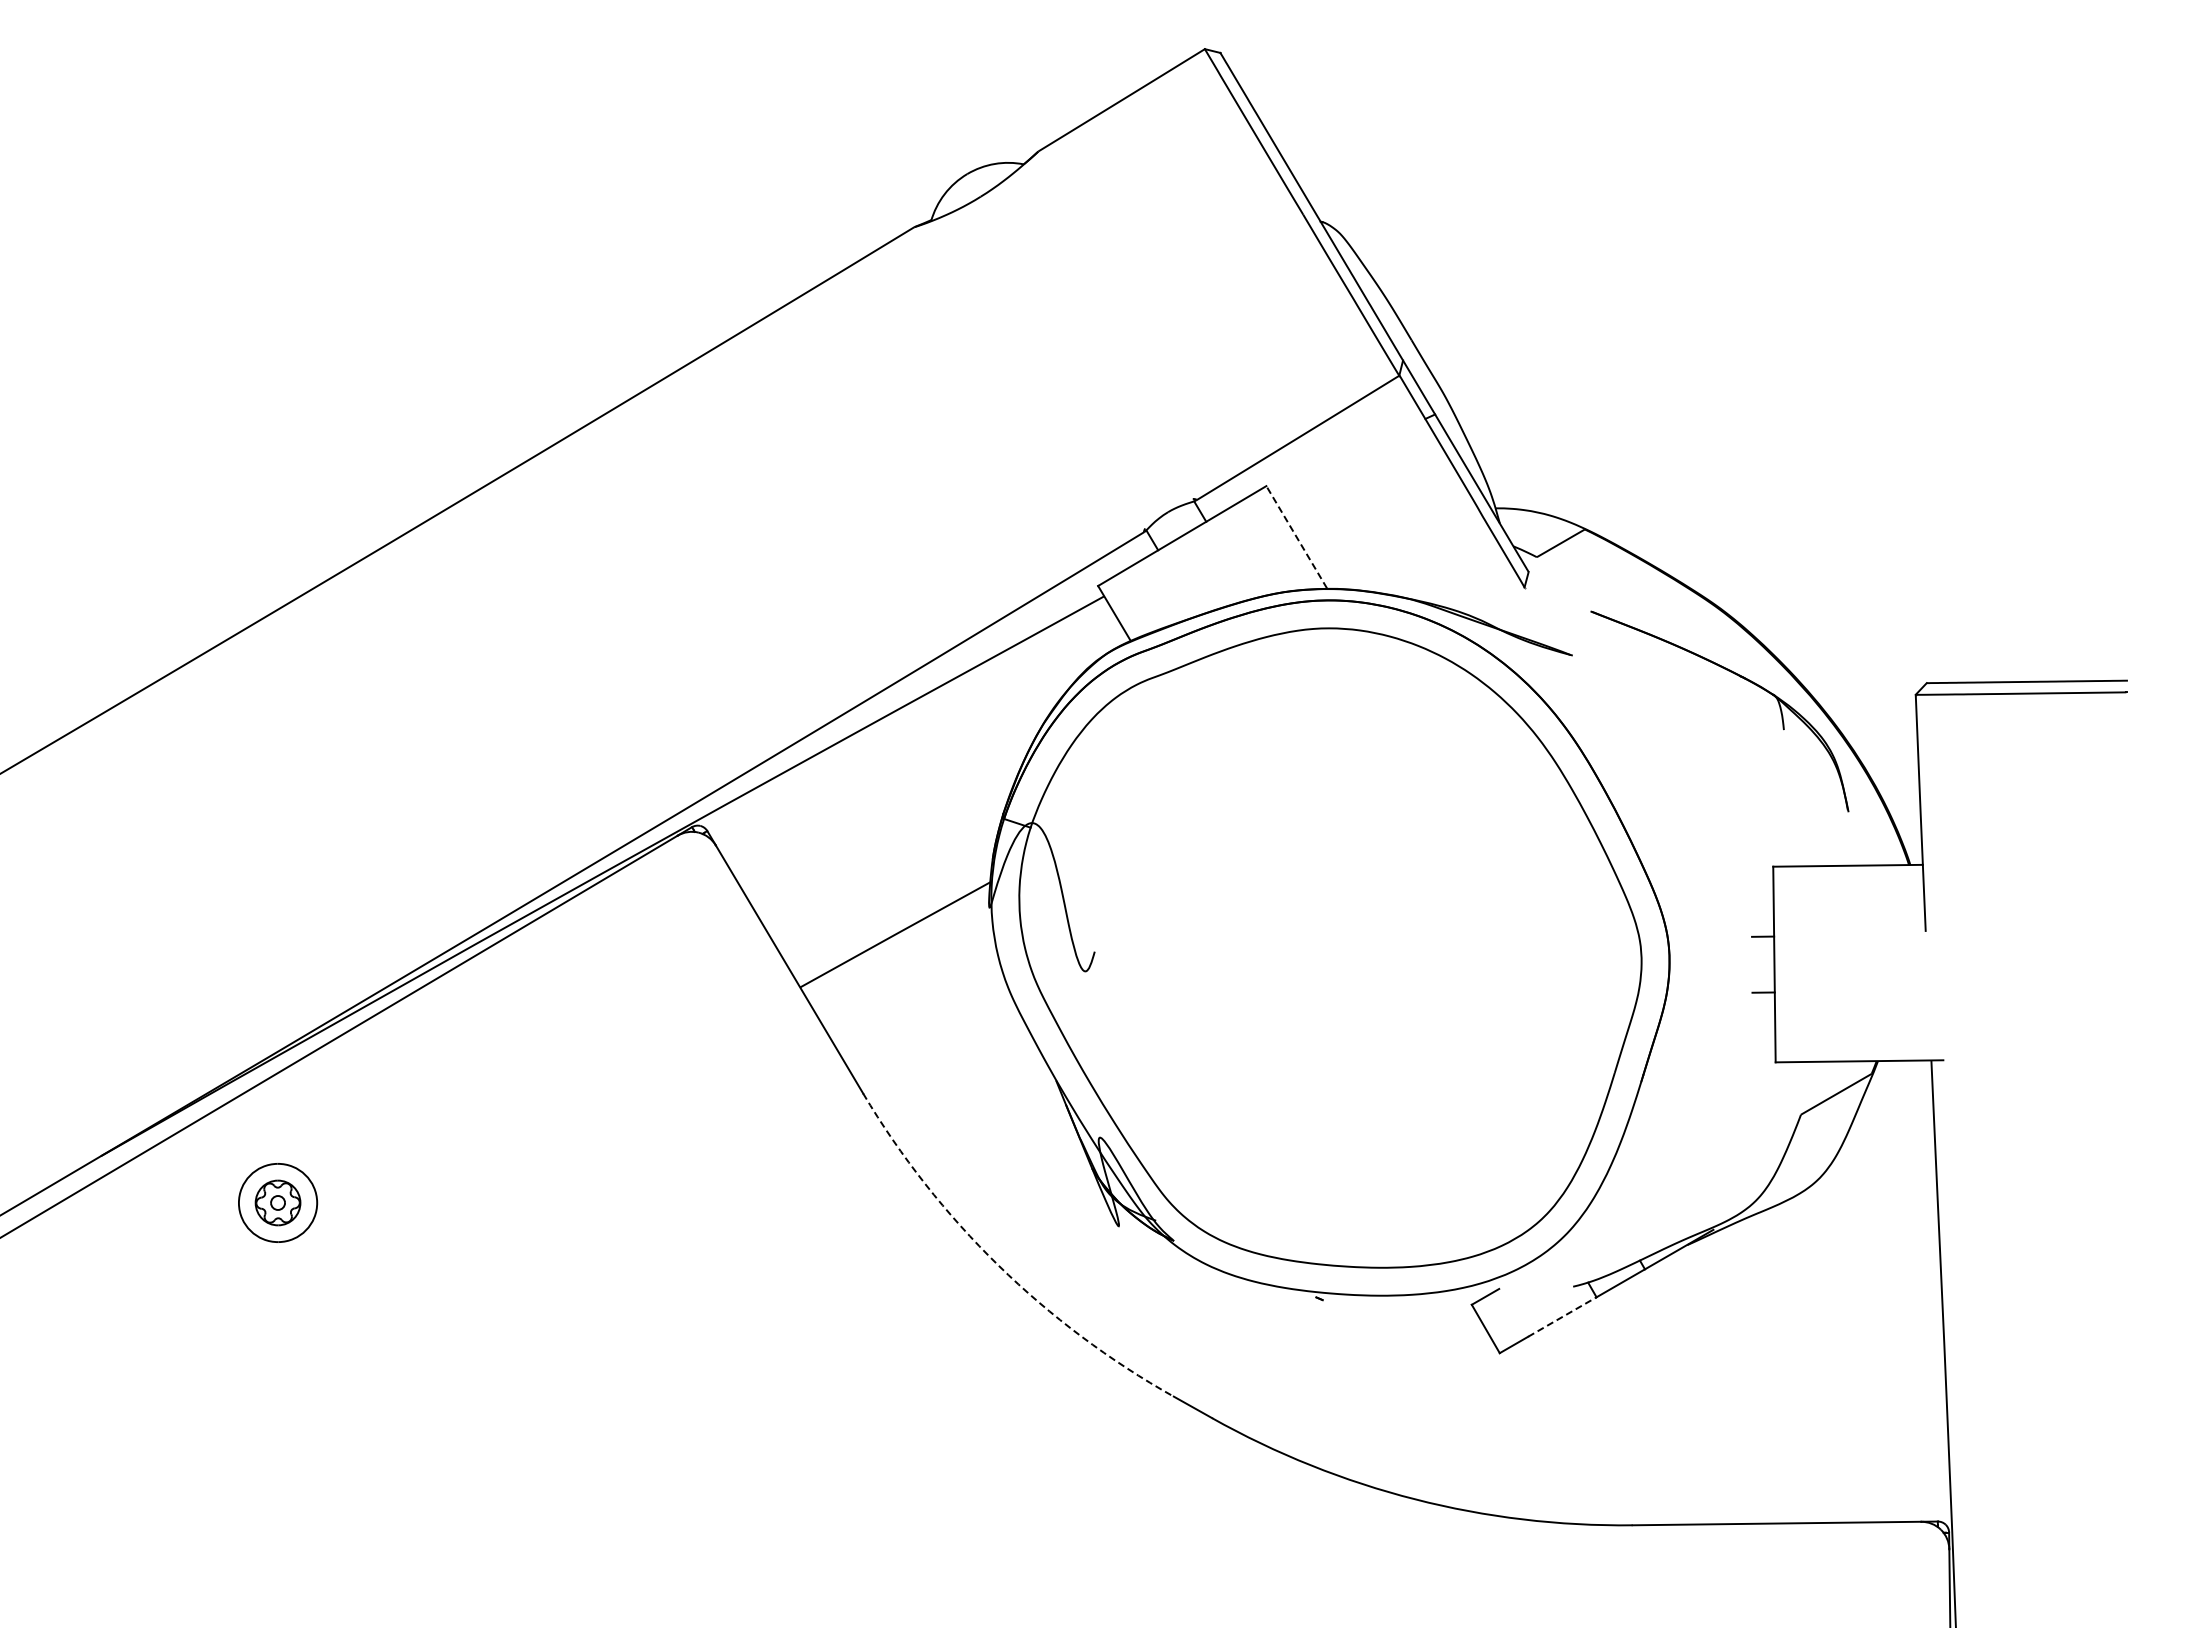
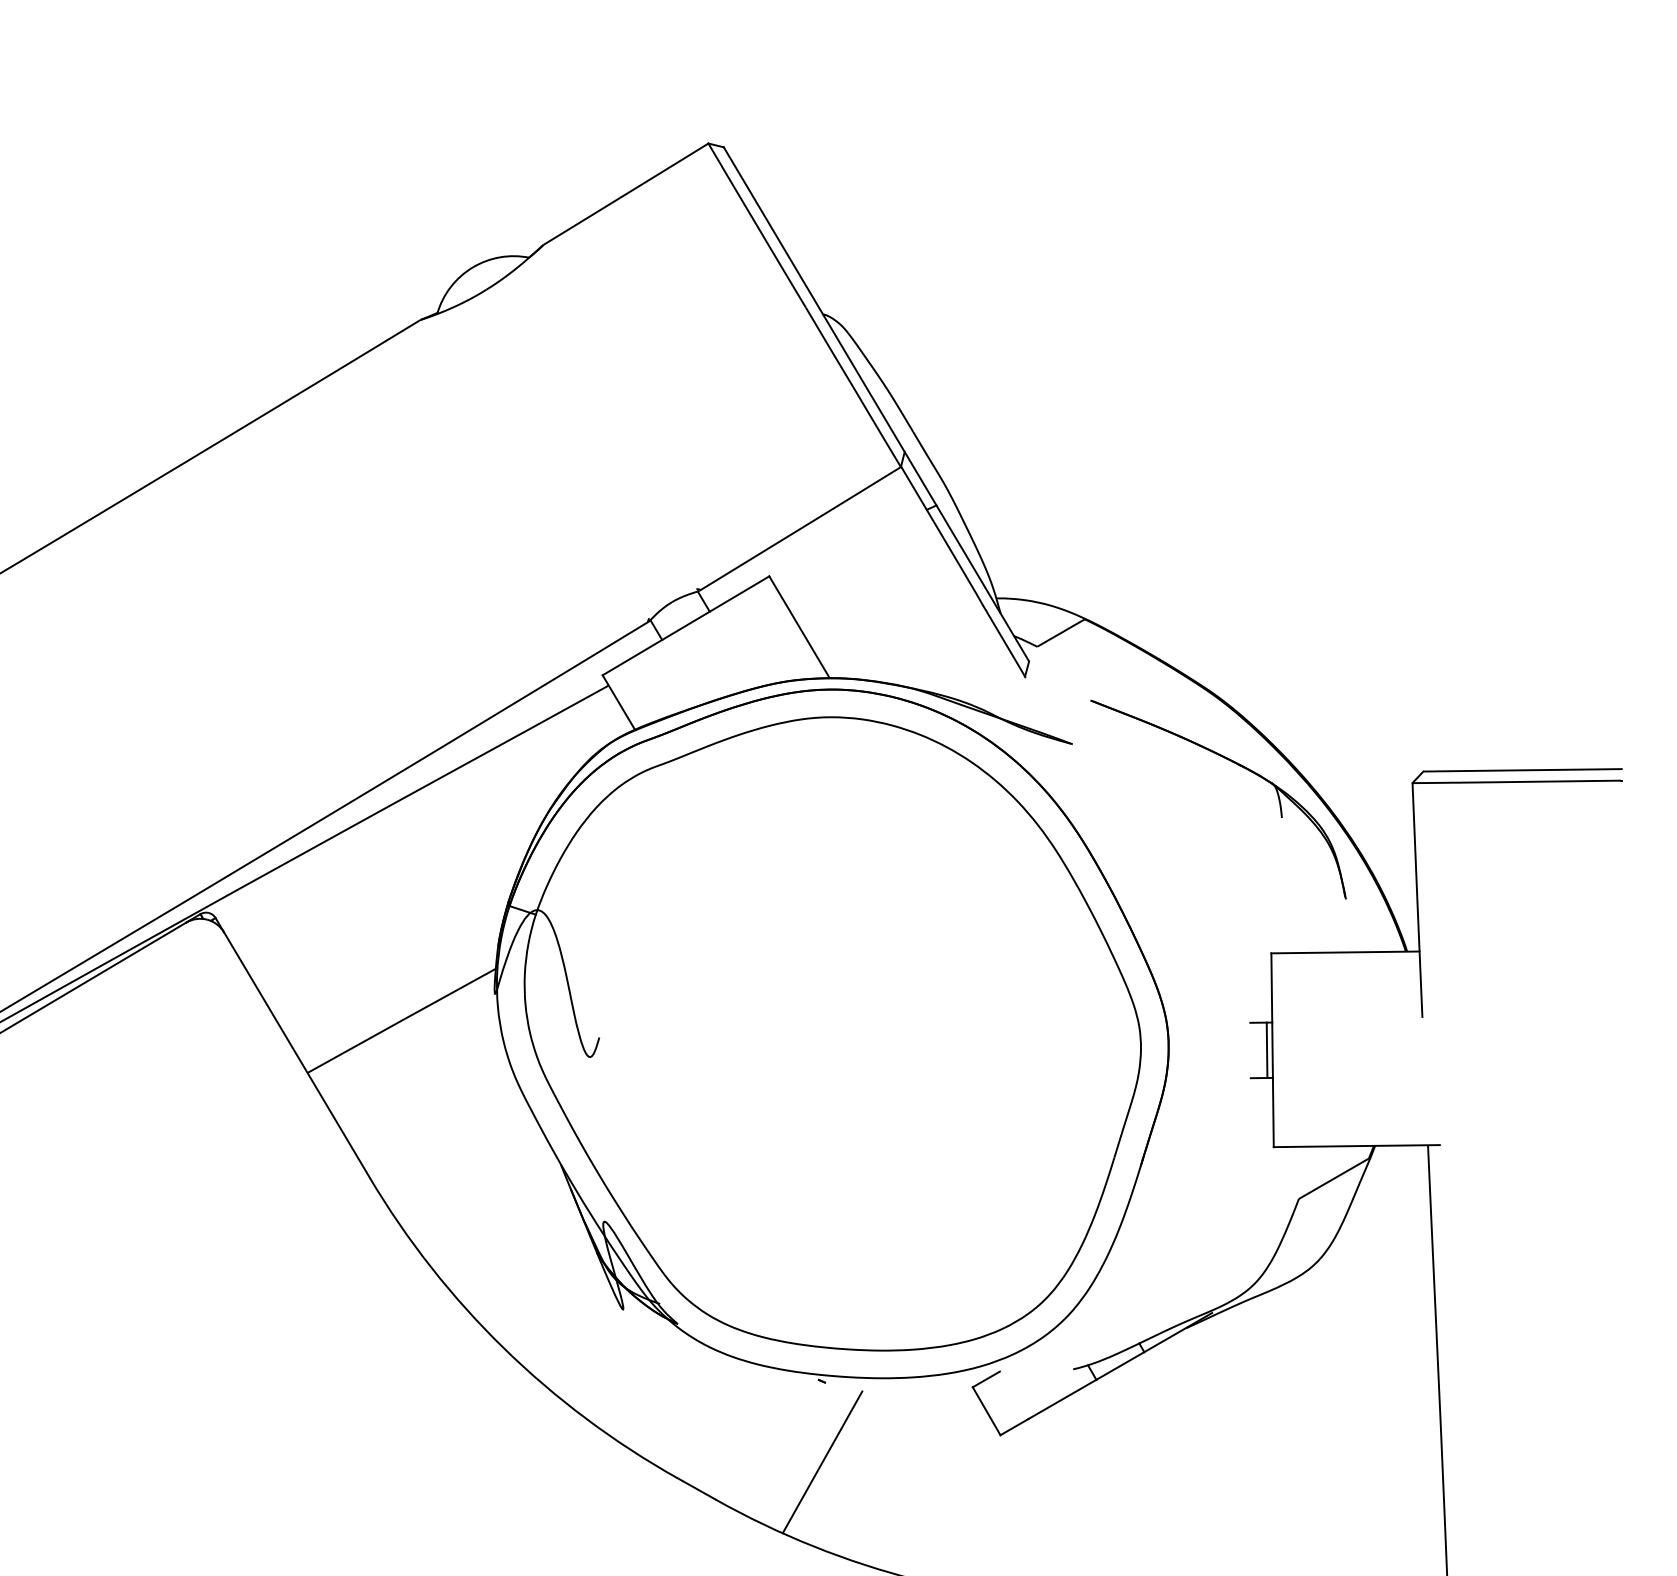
line: (1296, 536) -> (799, 626), dashed -> solid
line: (1768, 964) -> (1266, 1050), added
arc: (998, 1265) -> (503, 1348), dashed -> solid
line: (1562, 1317) -> (1062, 1399), dashed -> solid
line: (1319, 1380) -> (821, 1462), added

